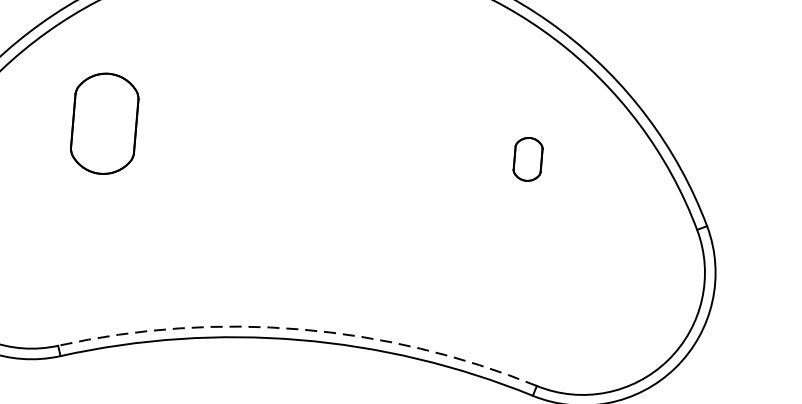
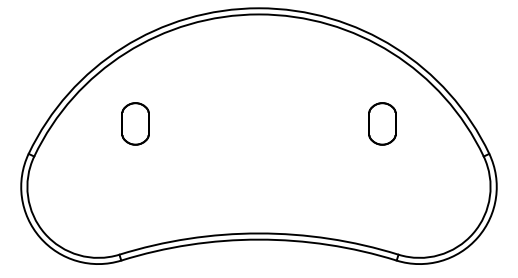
part: (104, 123) -> (135, 123), size x0.71
part: (528, 158) -> (382, 123), size x1.67
arc: (301, 329) -> (259, 233), dashed -> solid

